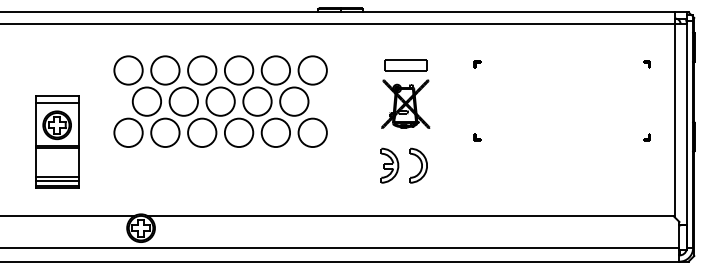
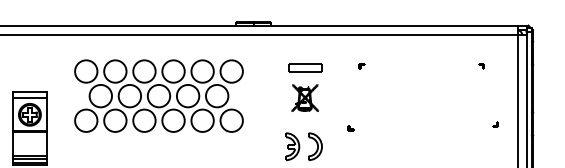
part: (646, 64) -> (481, 66), moved
part: (405, 103) -> (304, 97), size x0.7
part: (477, 137) -> (350, 128), moved

